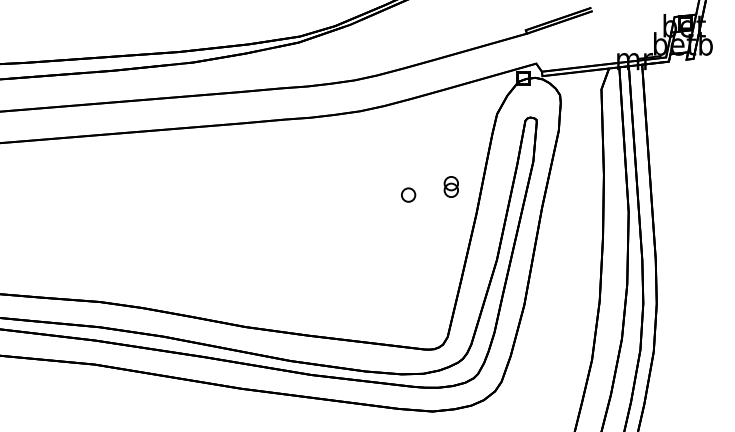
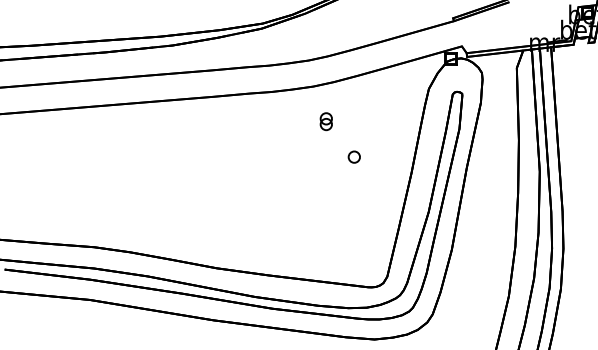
part: (450, 186) -> (325, 121), moved

